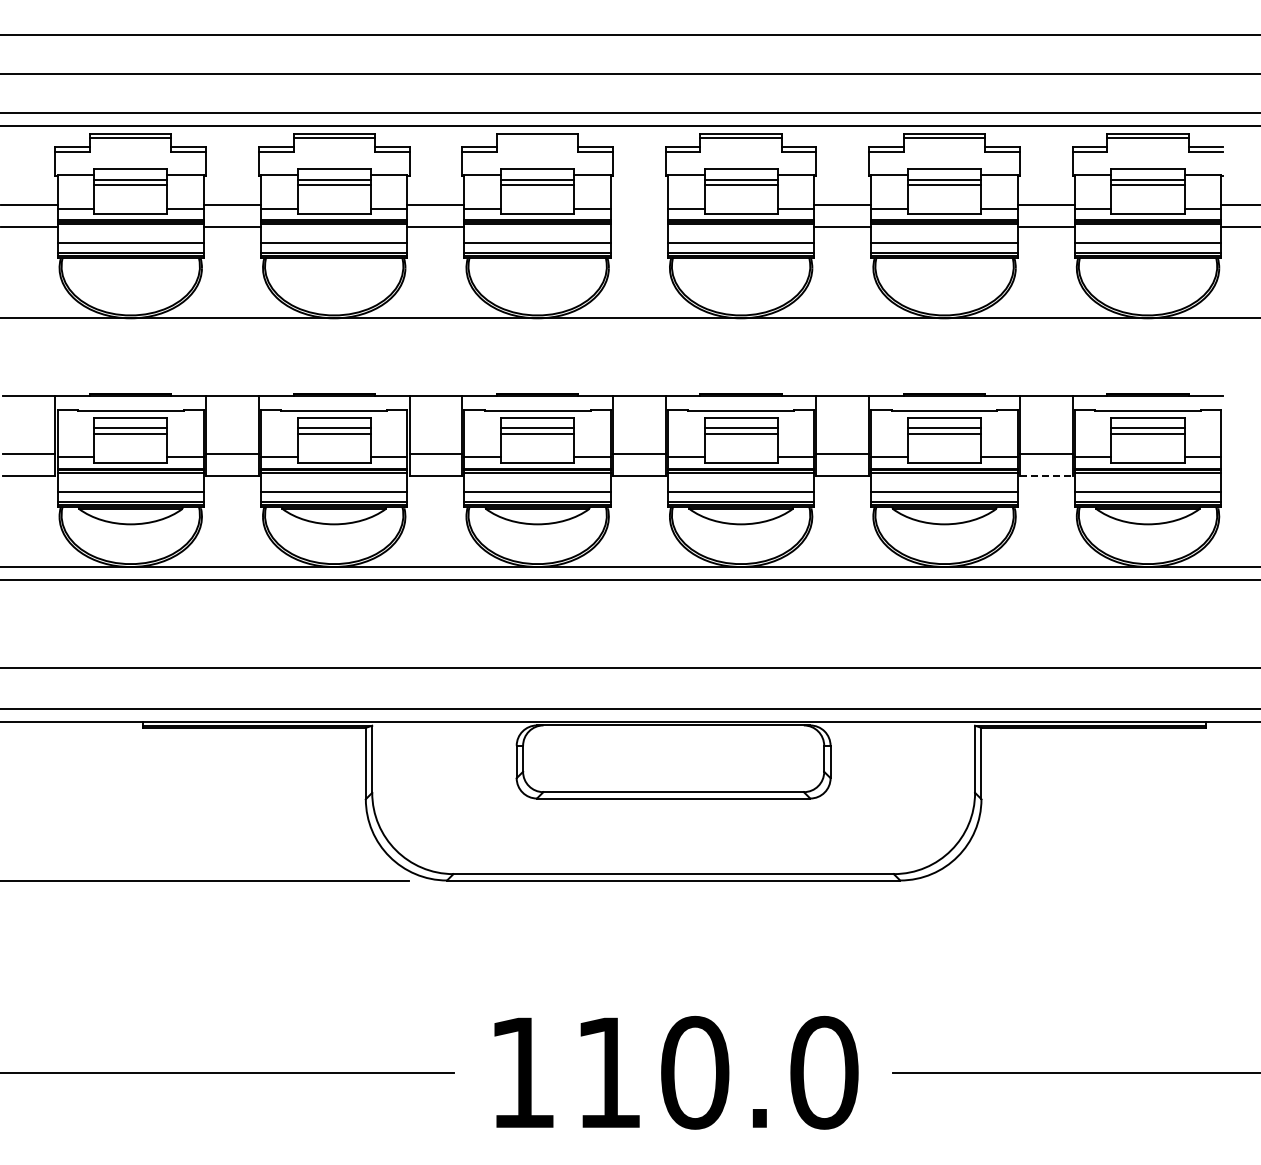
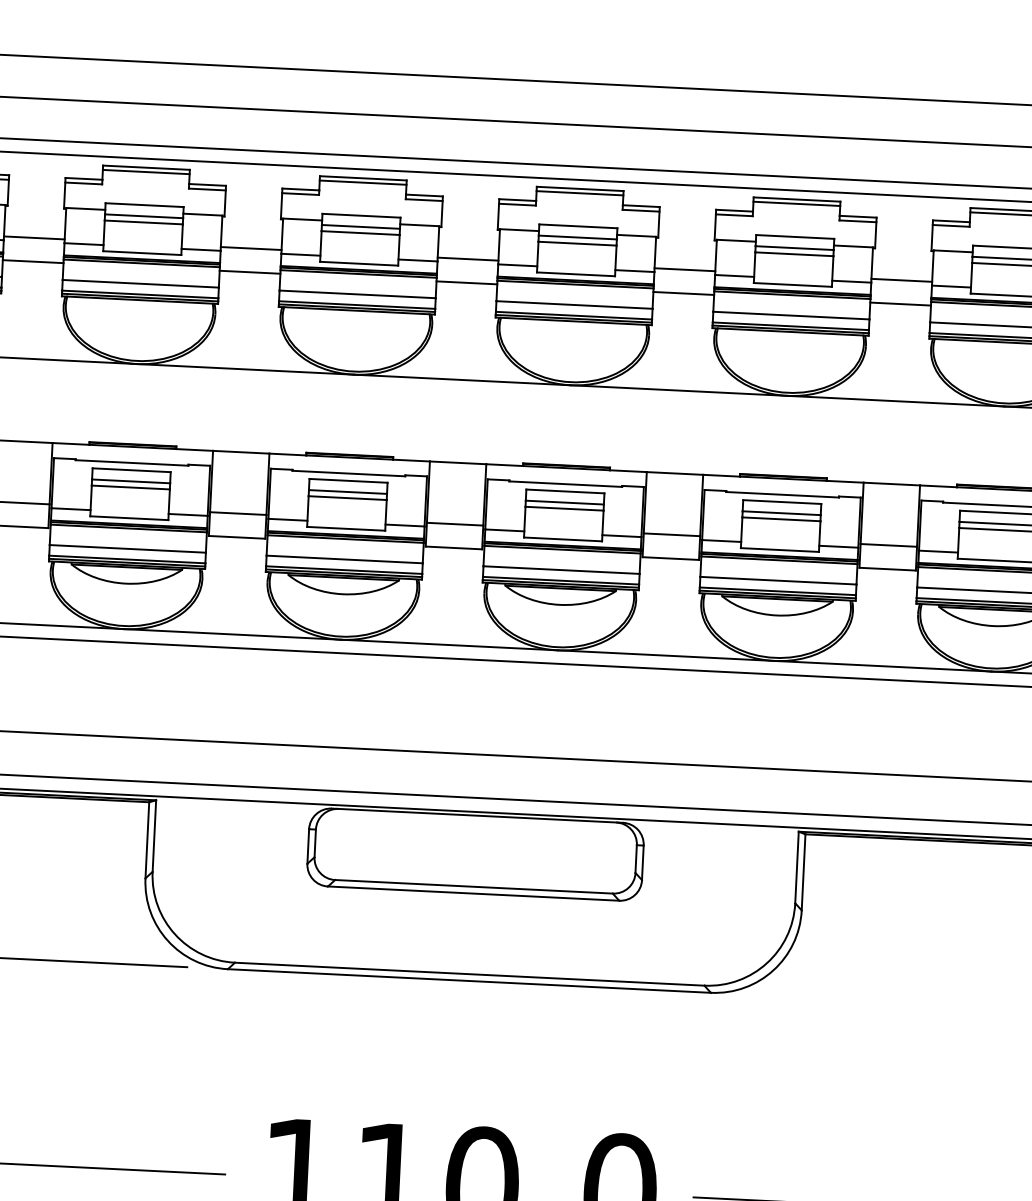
line: (537, 138) -> (362, 182), added
line: (638, 204) -> (467, 258), added
line: (638, 227) -> (465, 283), added
line: (1046, 475) -> (887, 568), dashed -> solid

